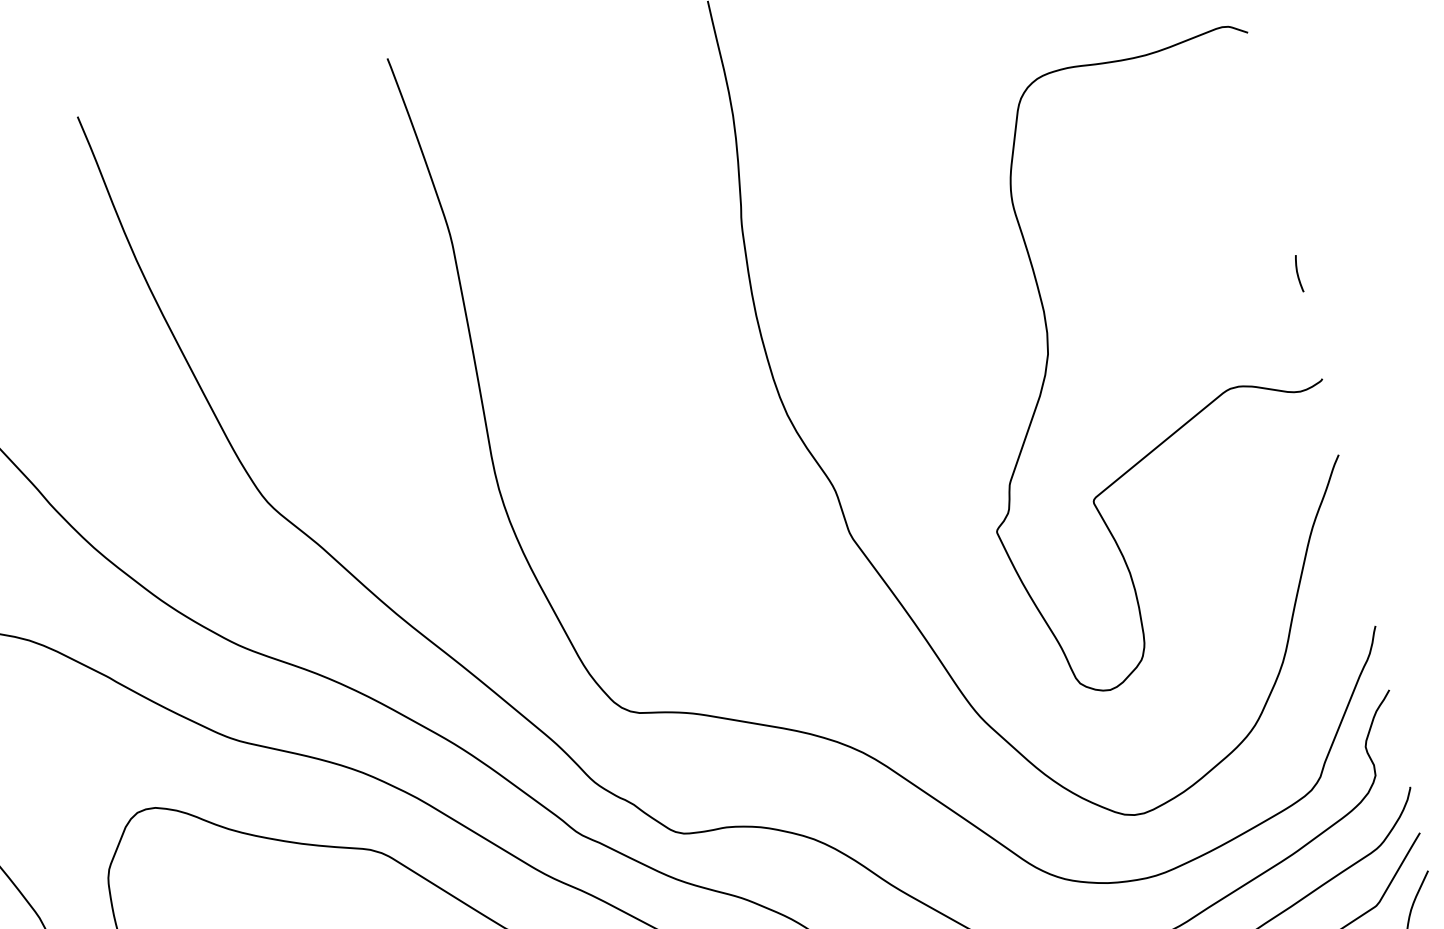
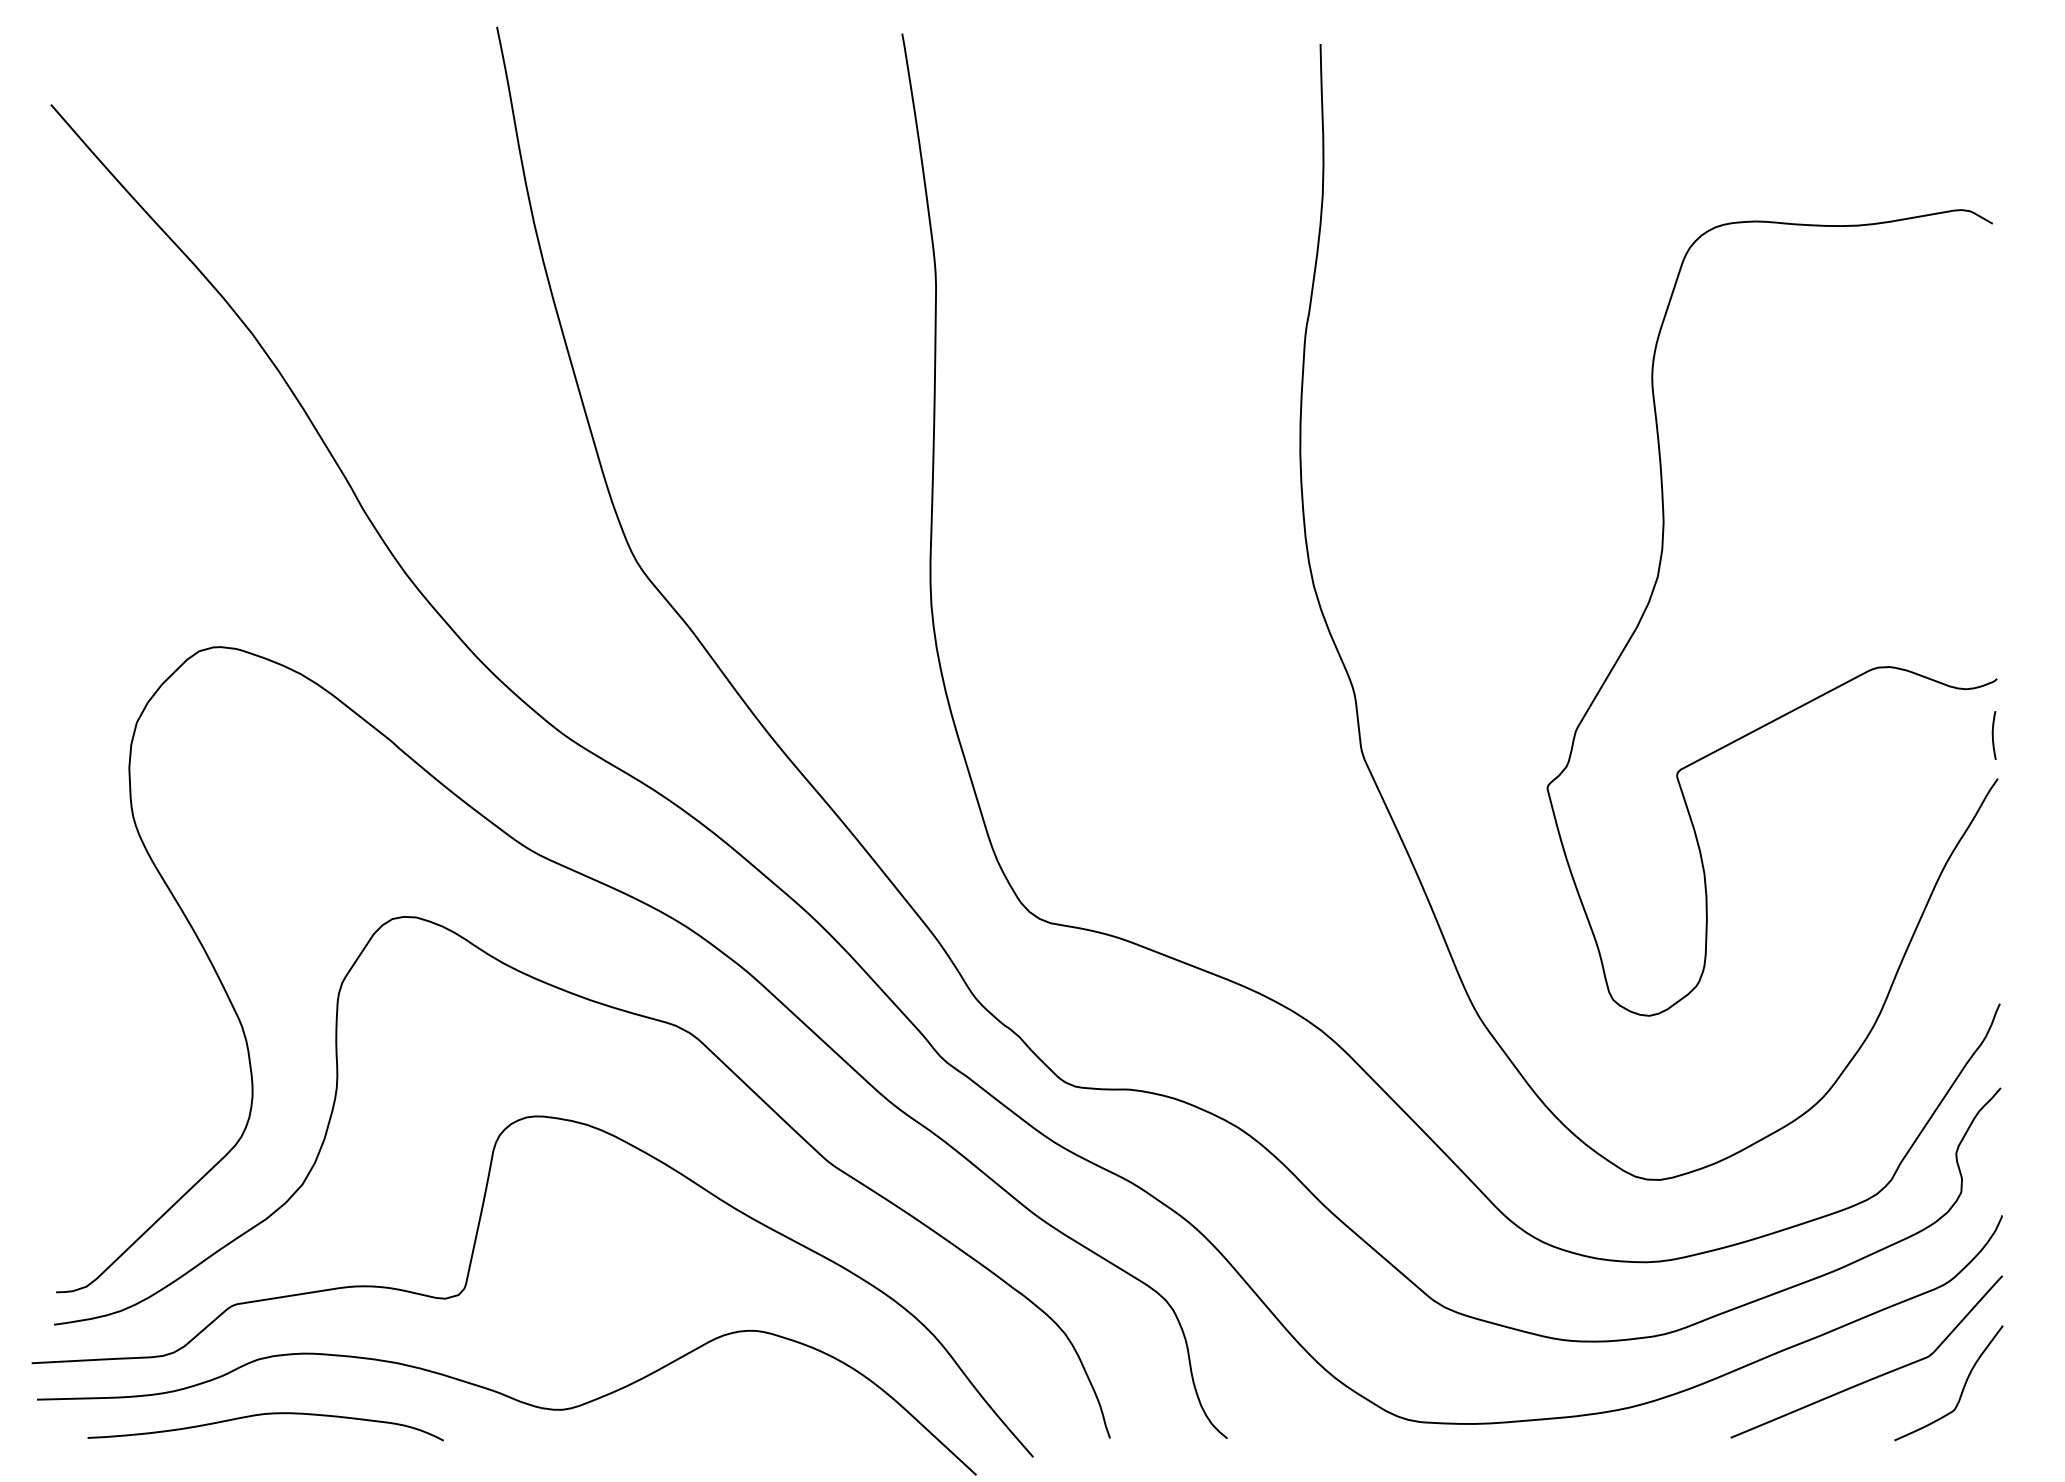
curve: (1298, 273) -> (1993, 735), moved

